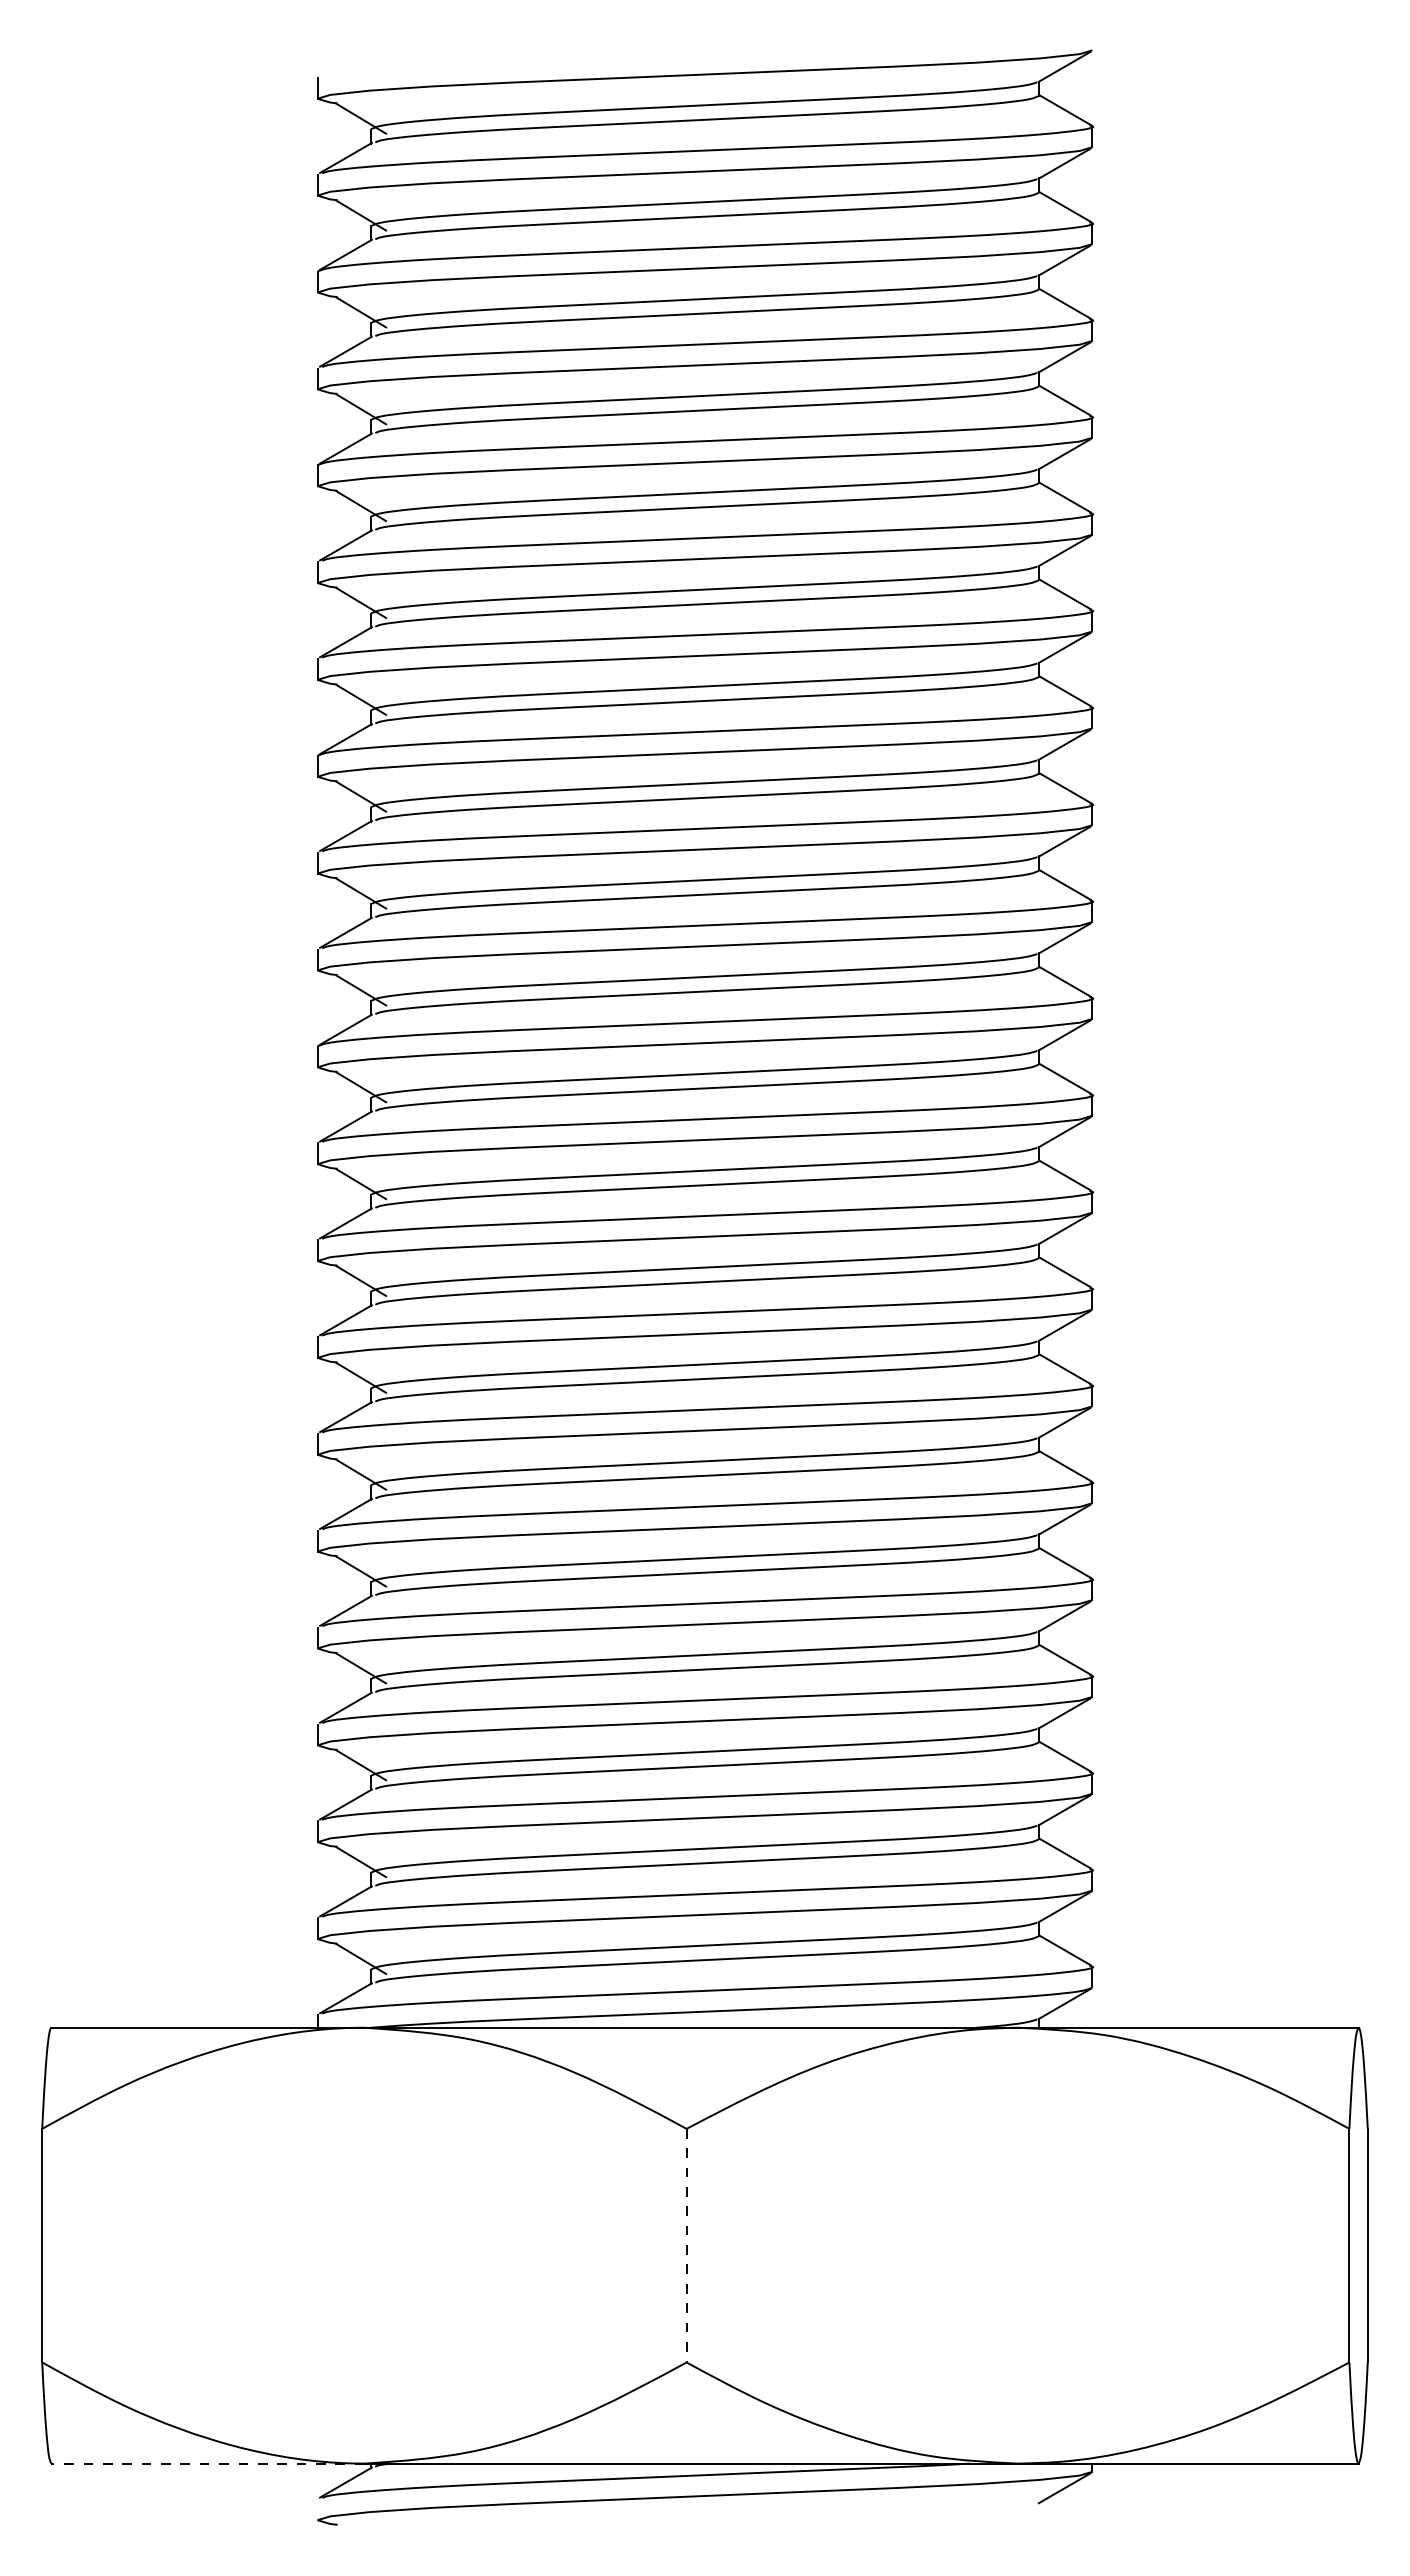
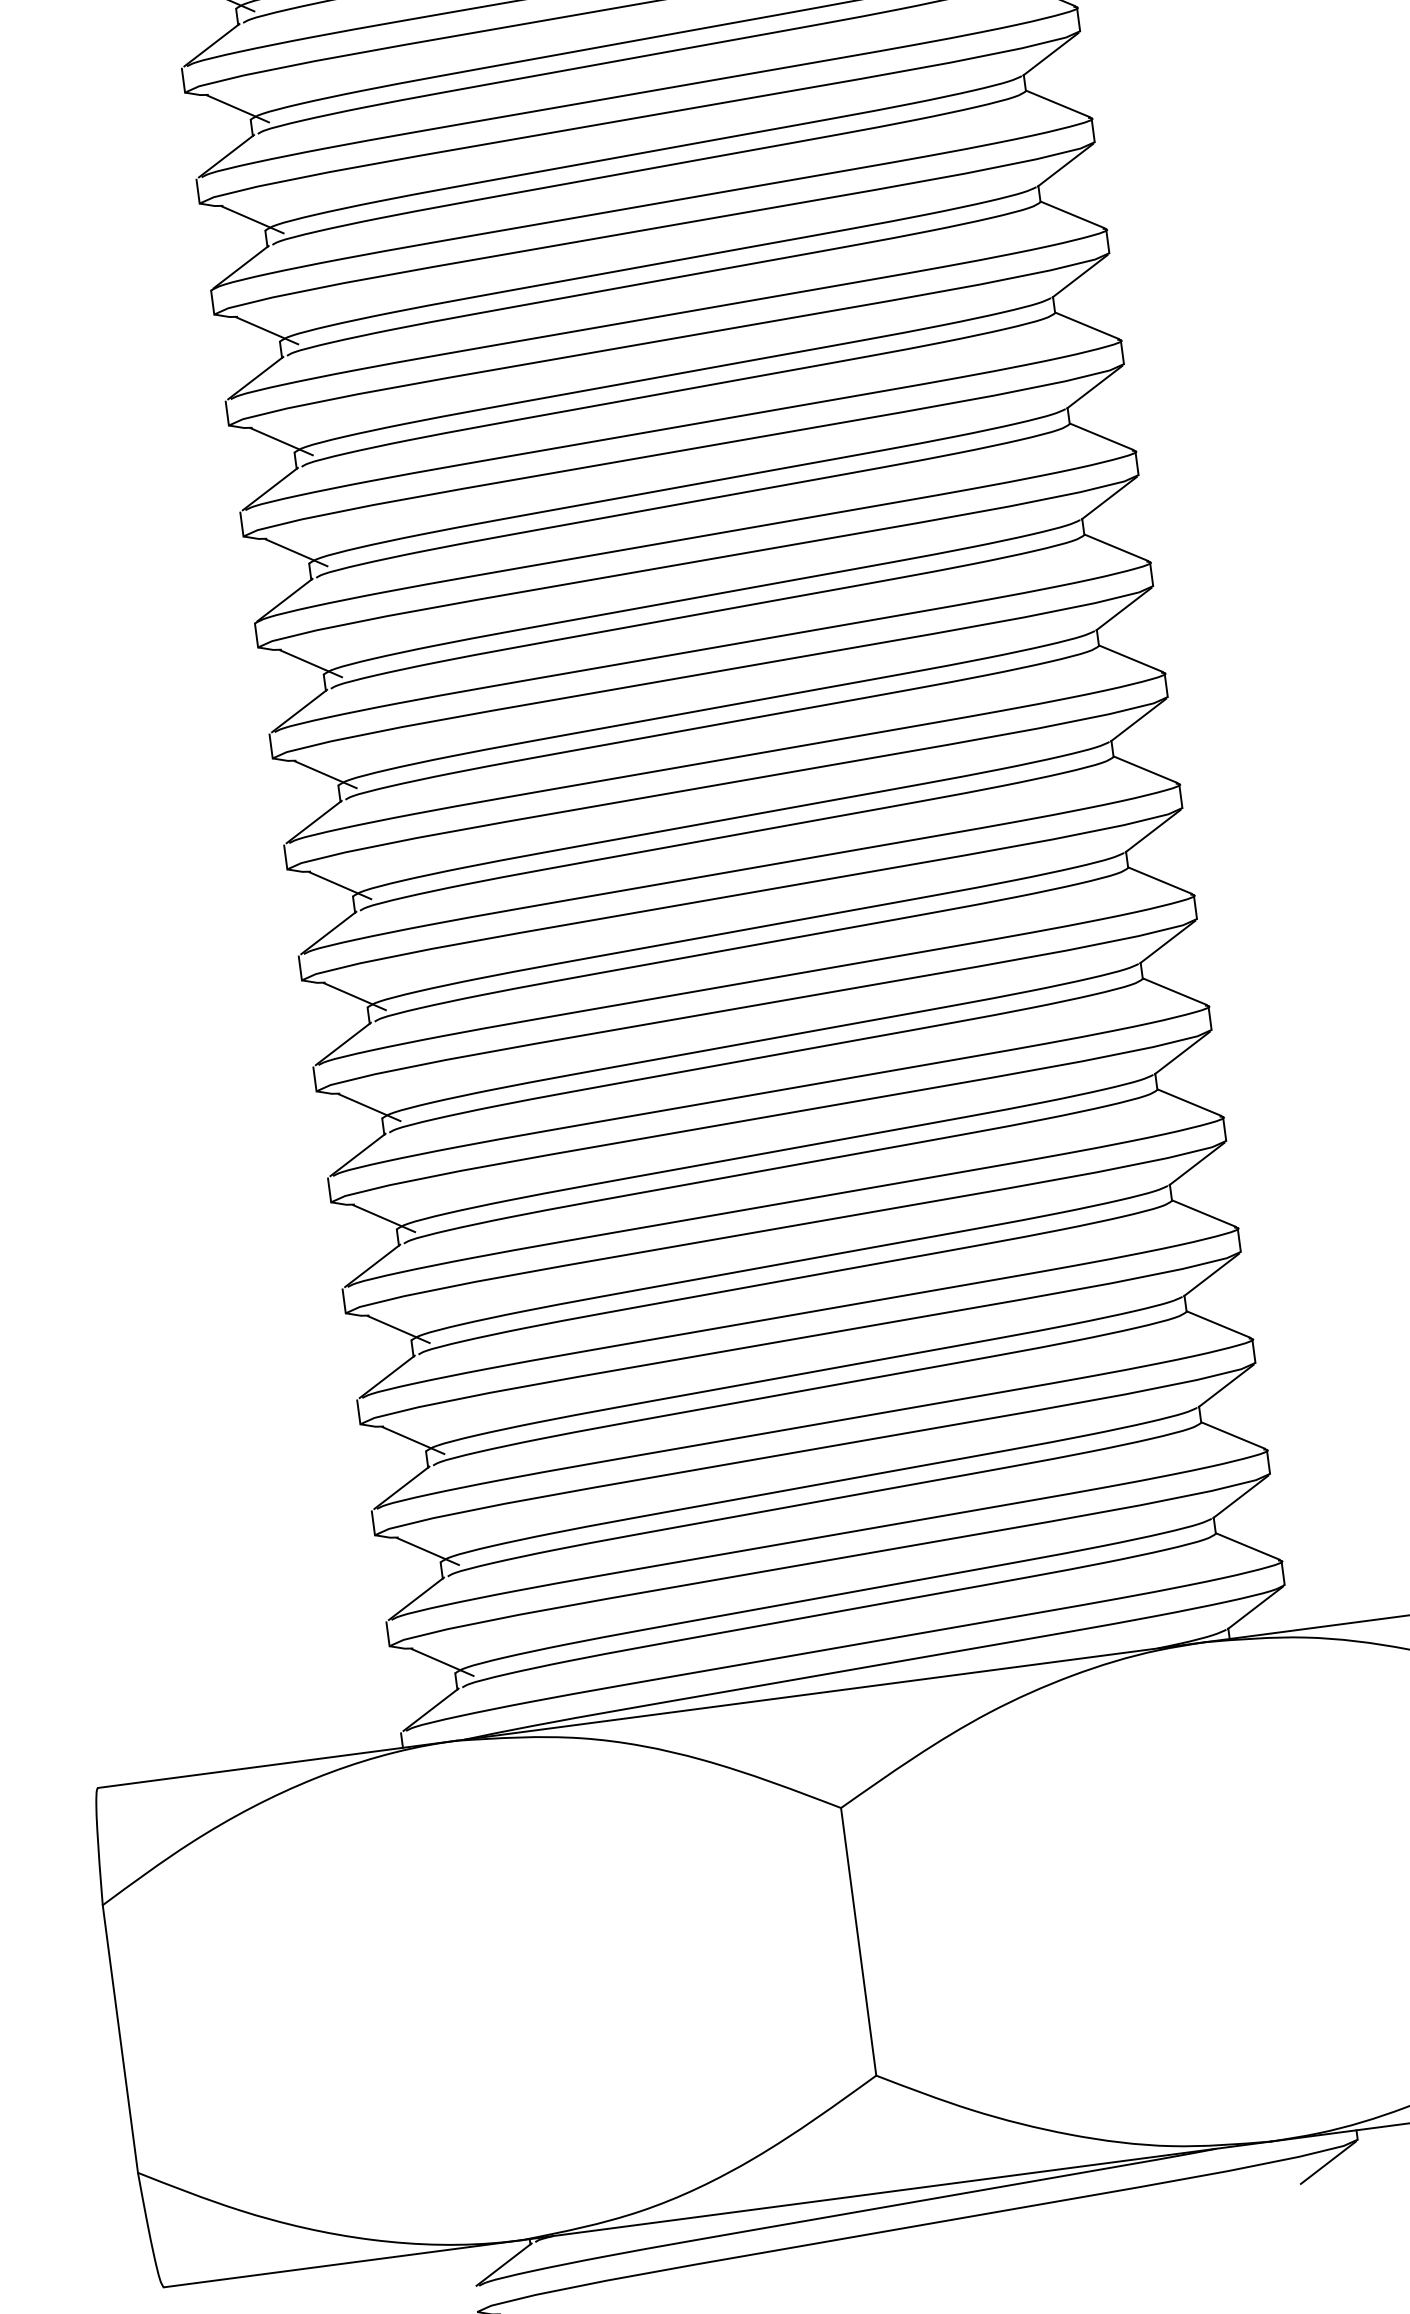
line: (686, 2245) -> (858, 1941), dashed -> solid
line: (207, 2463) -> (342, 2263), dashed -> solid

